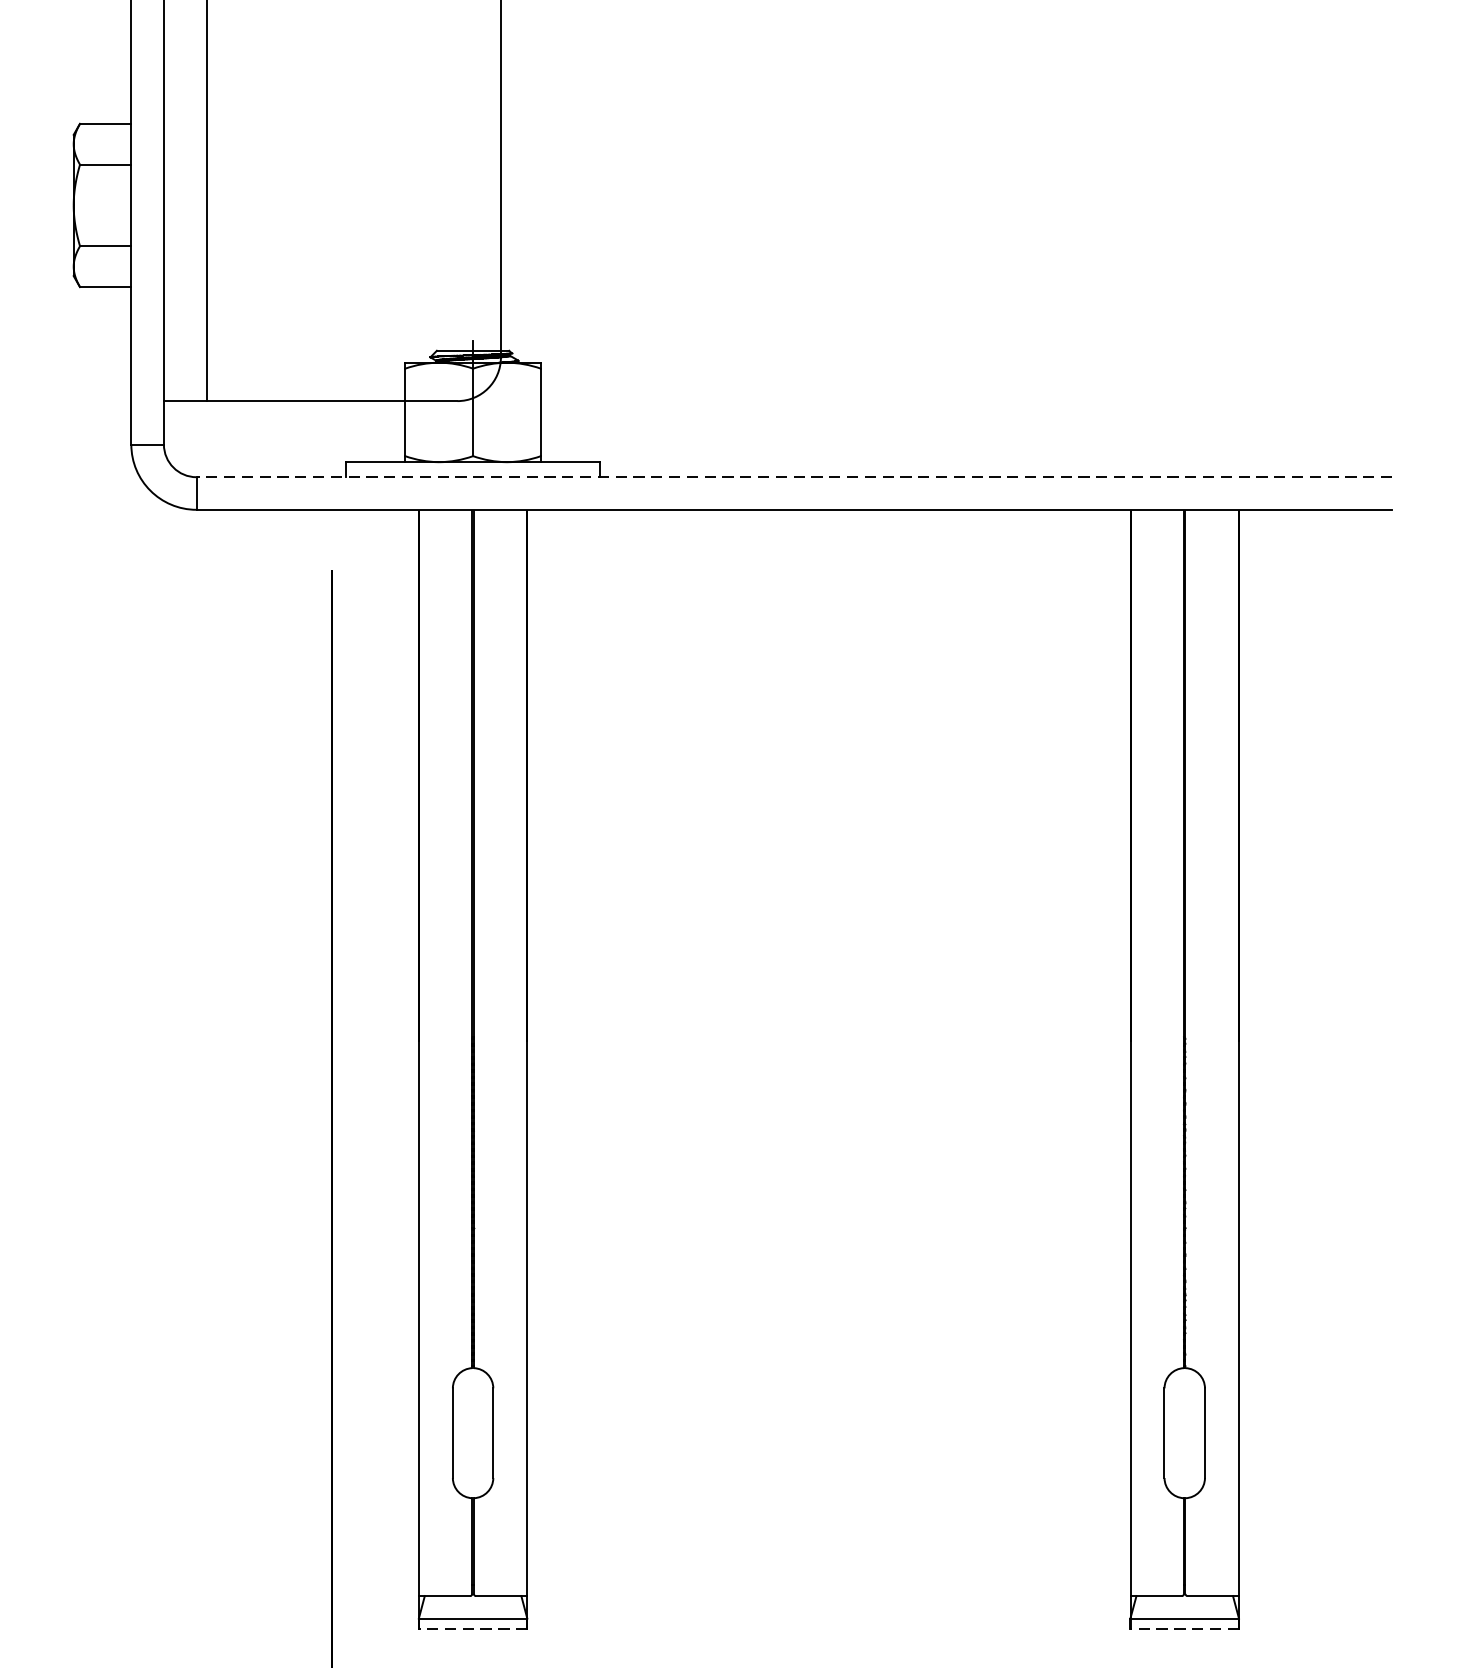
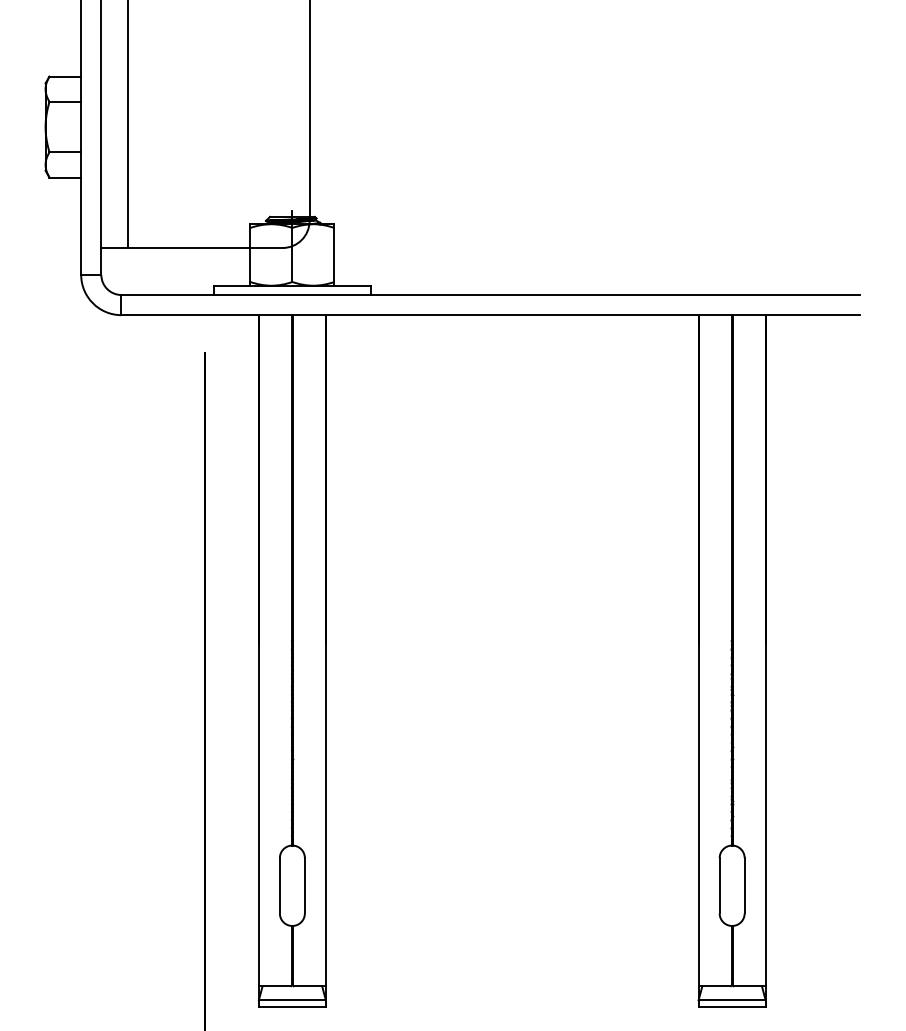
line: (793, 477) -> (490, 295), dashed -> solid
line: (473, 1628) -> (292, 1006), dashed -> solid
line: (1185, 1628) -> (732, 1006), dashed -> solid

